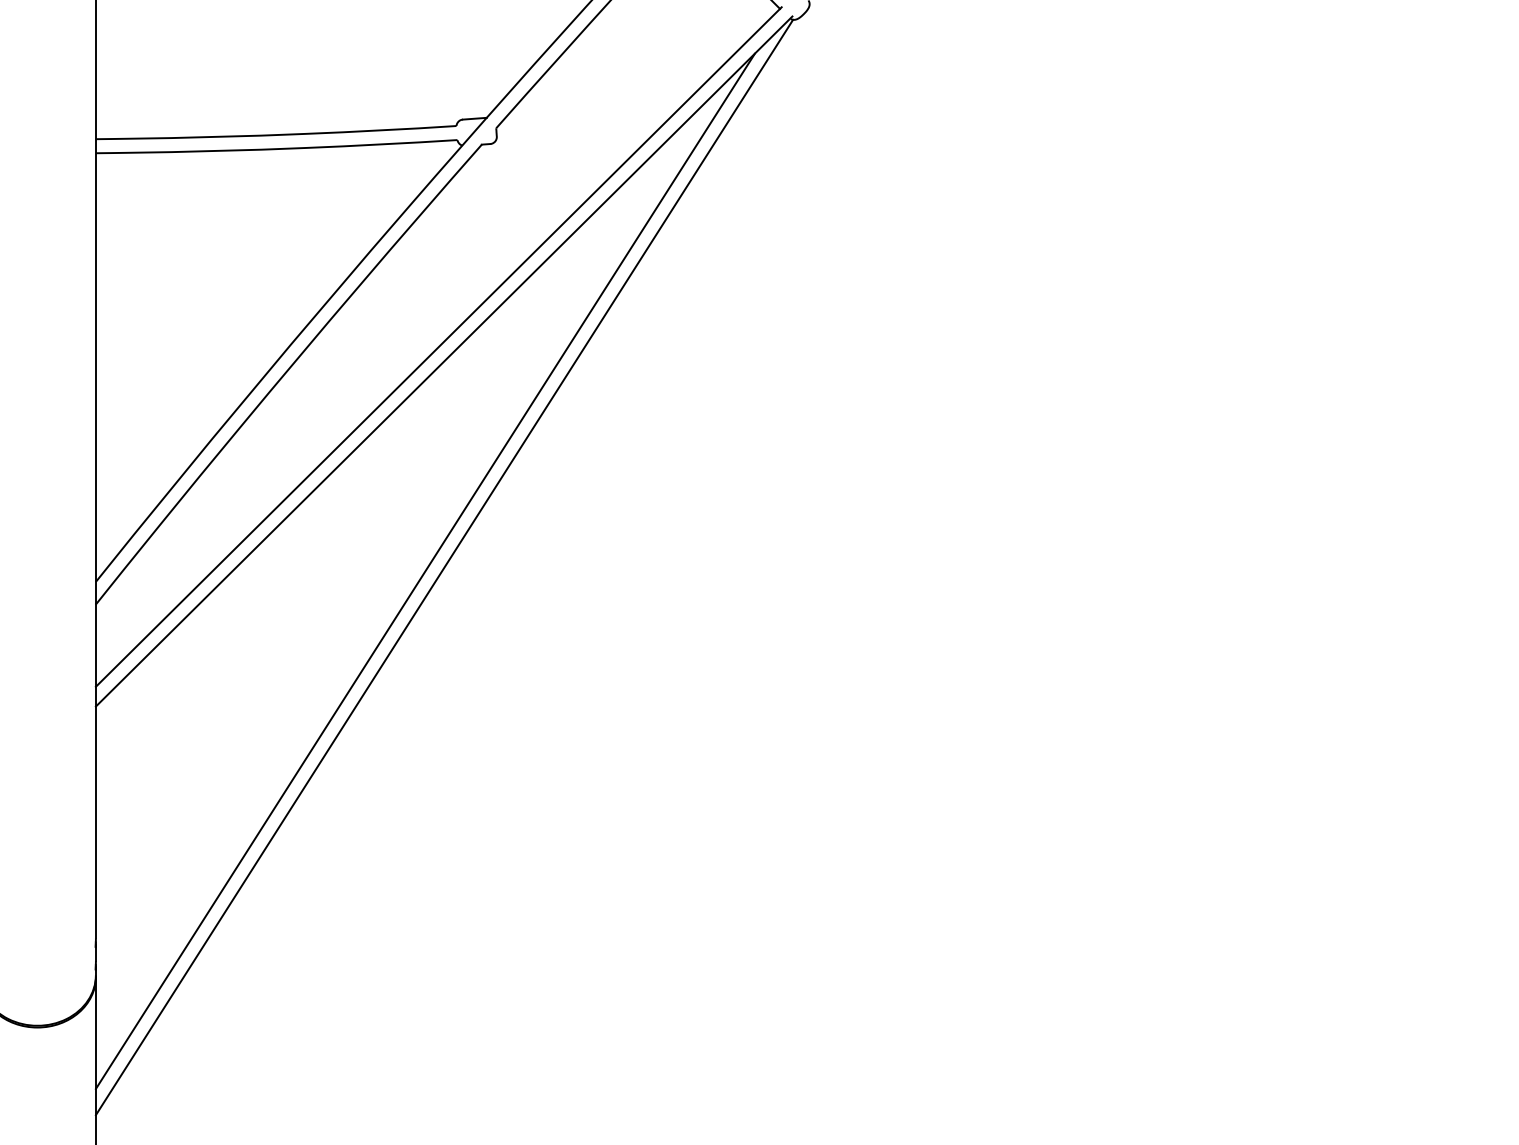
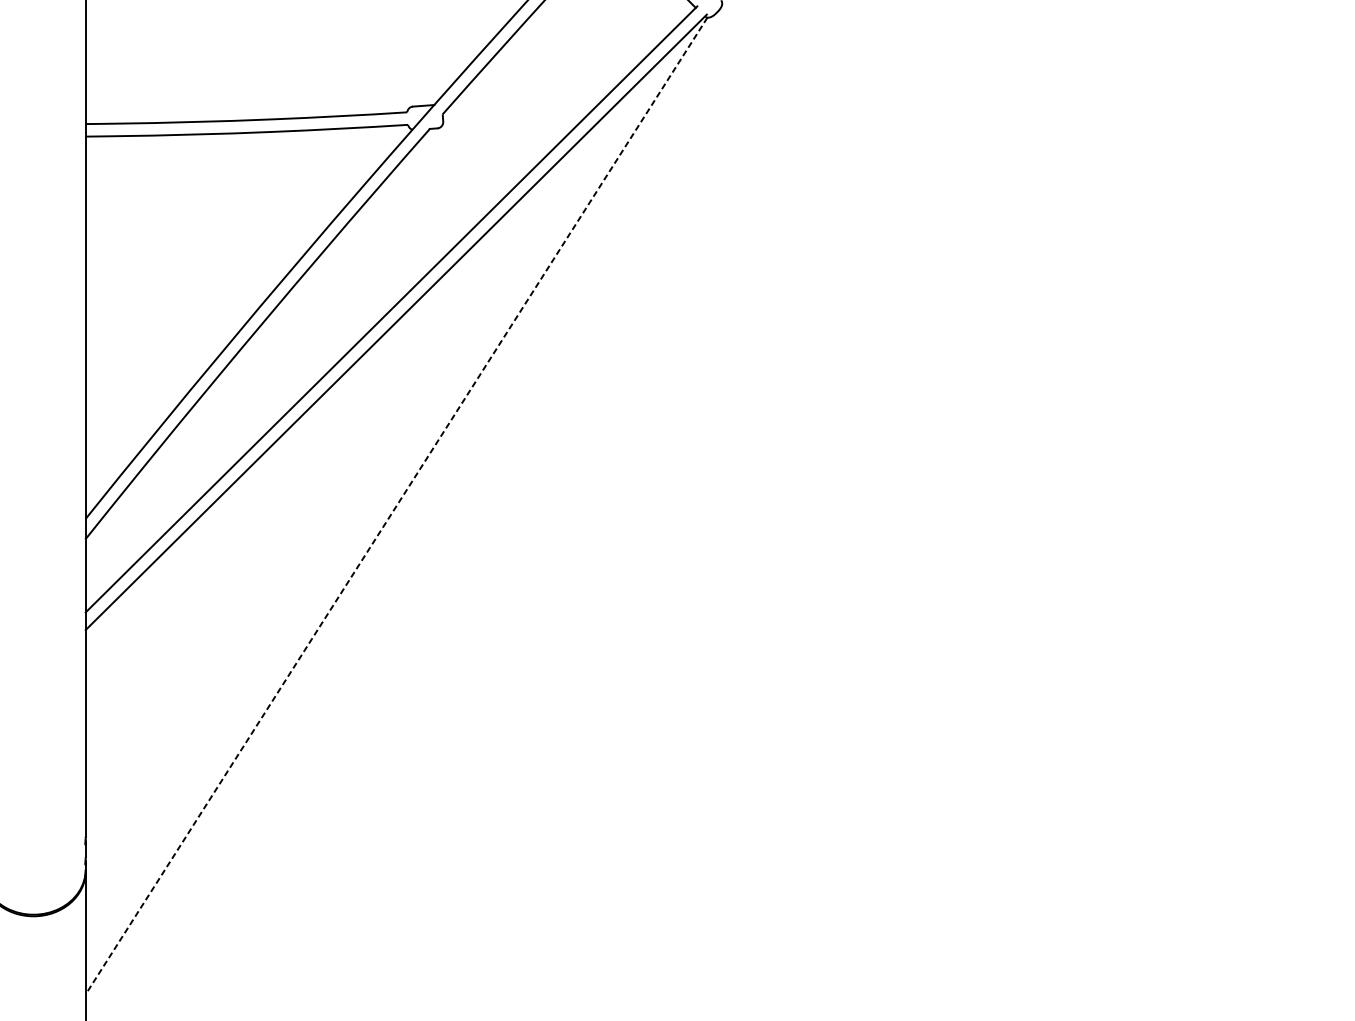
line: (444, 567) -> (396, 506), solid -> dashed
line: (424, 570) -> (378, 508), removed

